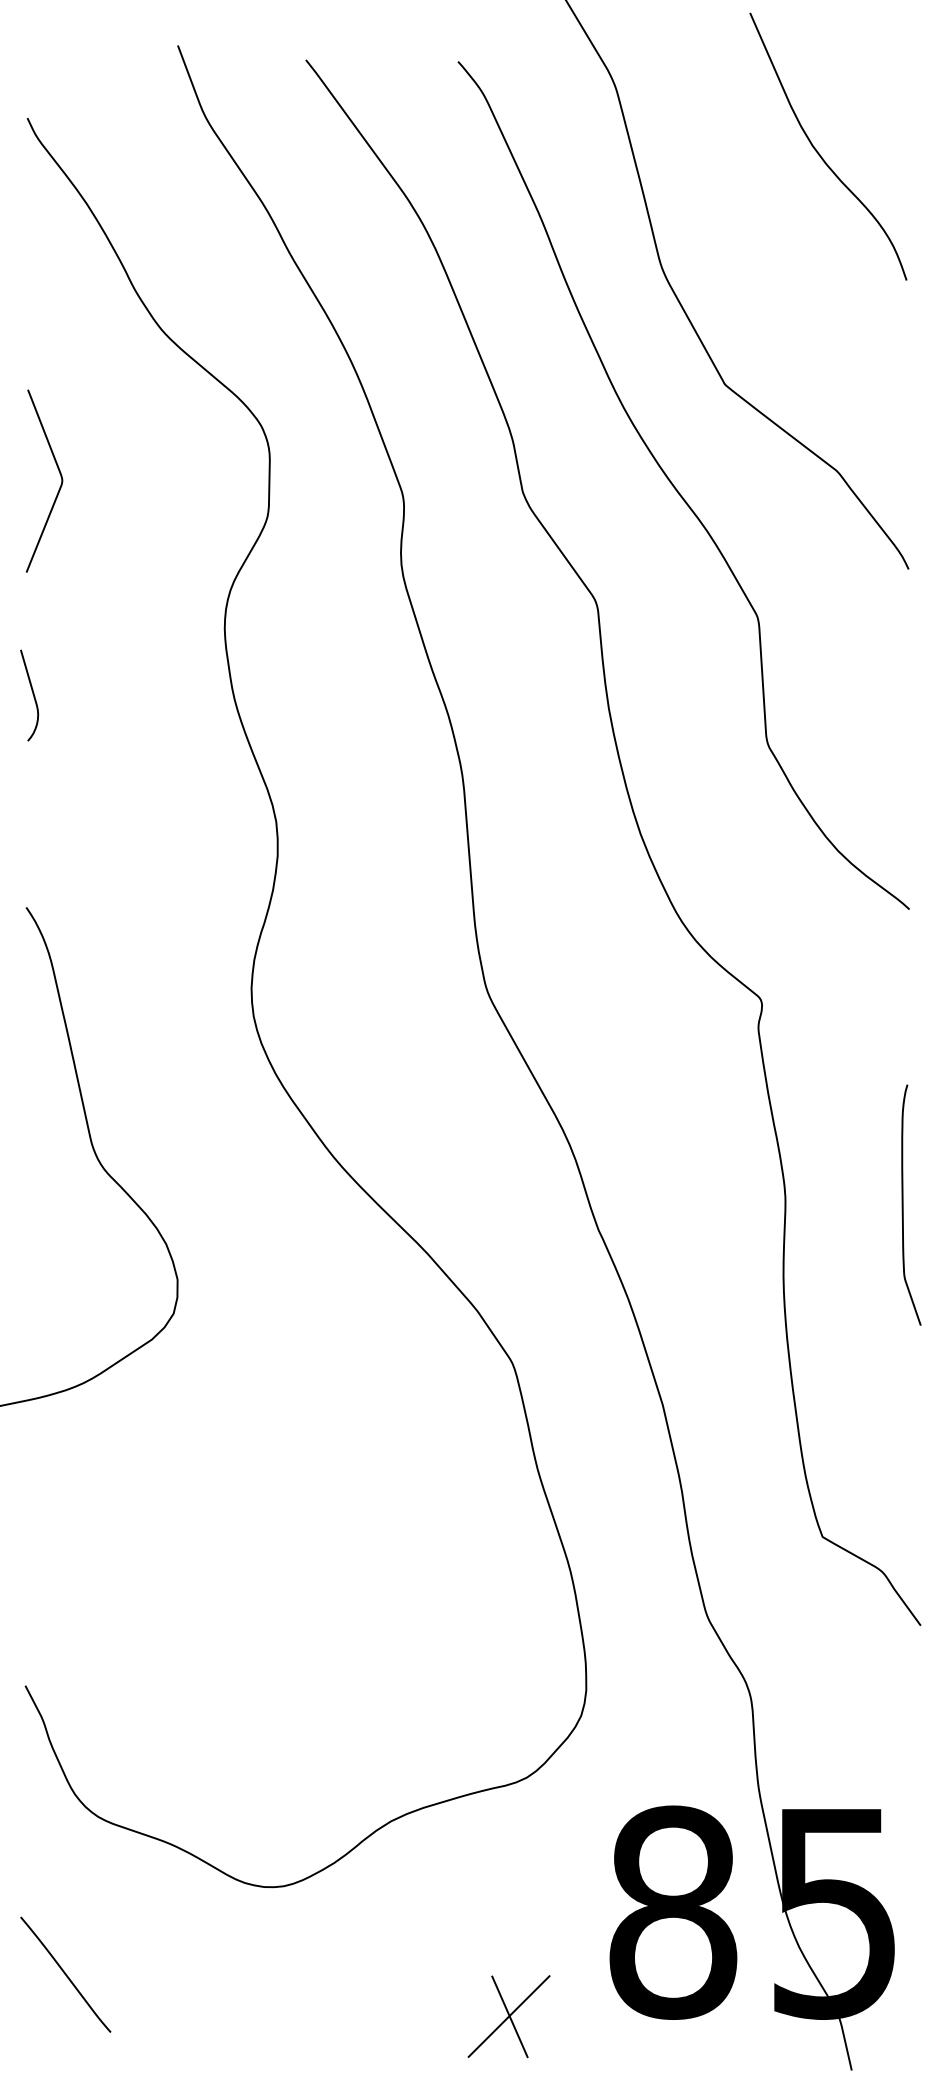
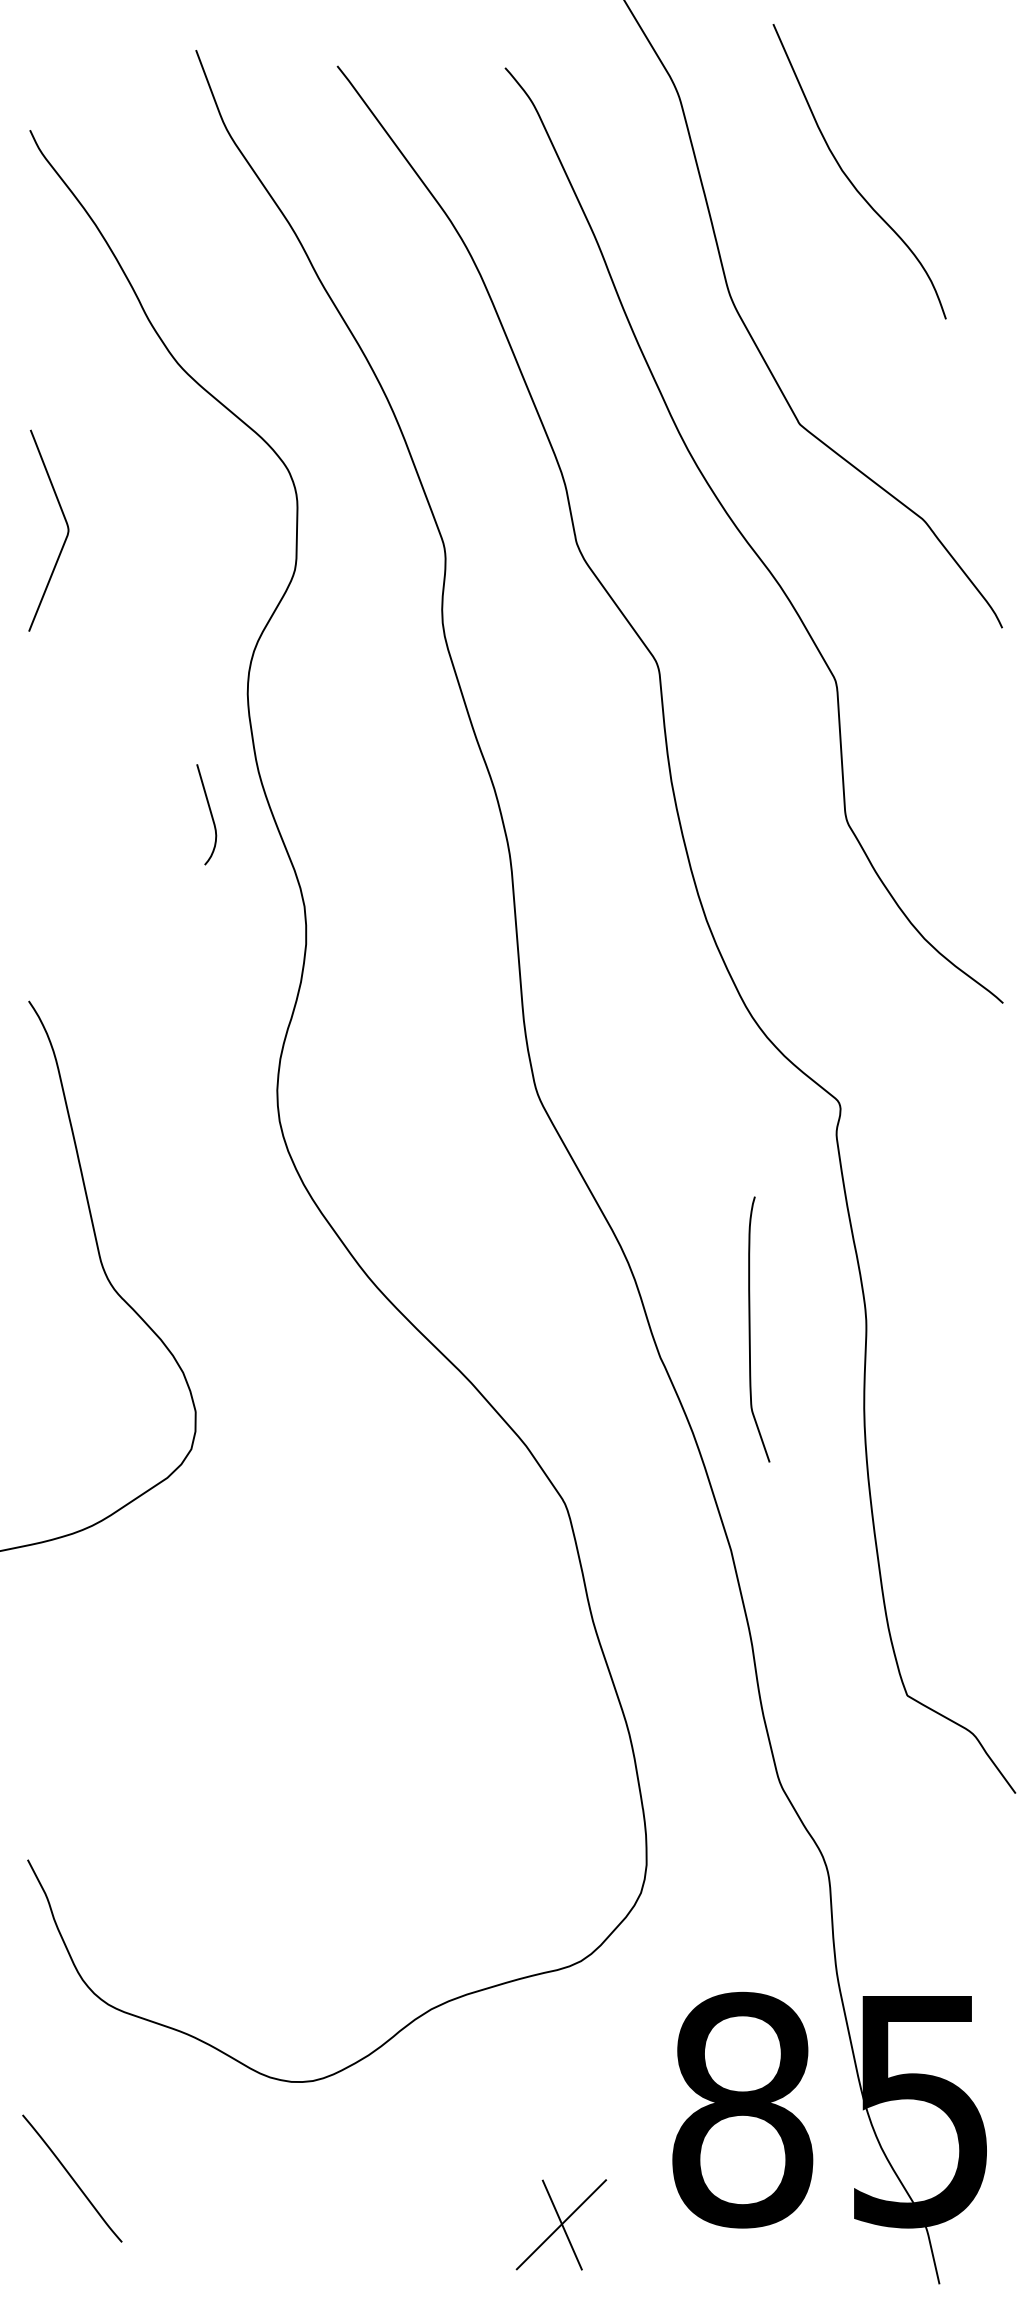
curve: (818, 151) -> (848, 176), moved
curve: (32, 694) -> (209, 813), moved
curve: (903, 1204) -> (750, 1328), moved

